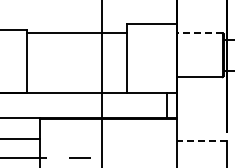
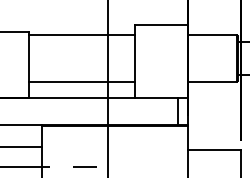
line: (199, 33) -> (212, 35), dashed -> solid
line: (76, 77) -> (81, 82), added
line: (201, 141) -> (214, 150), dashed -> solid

